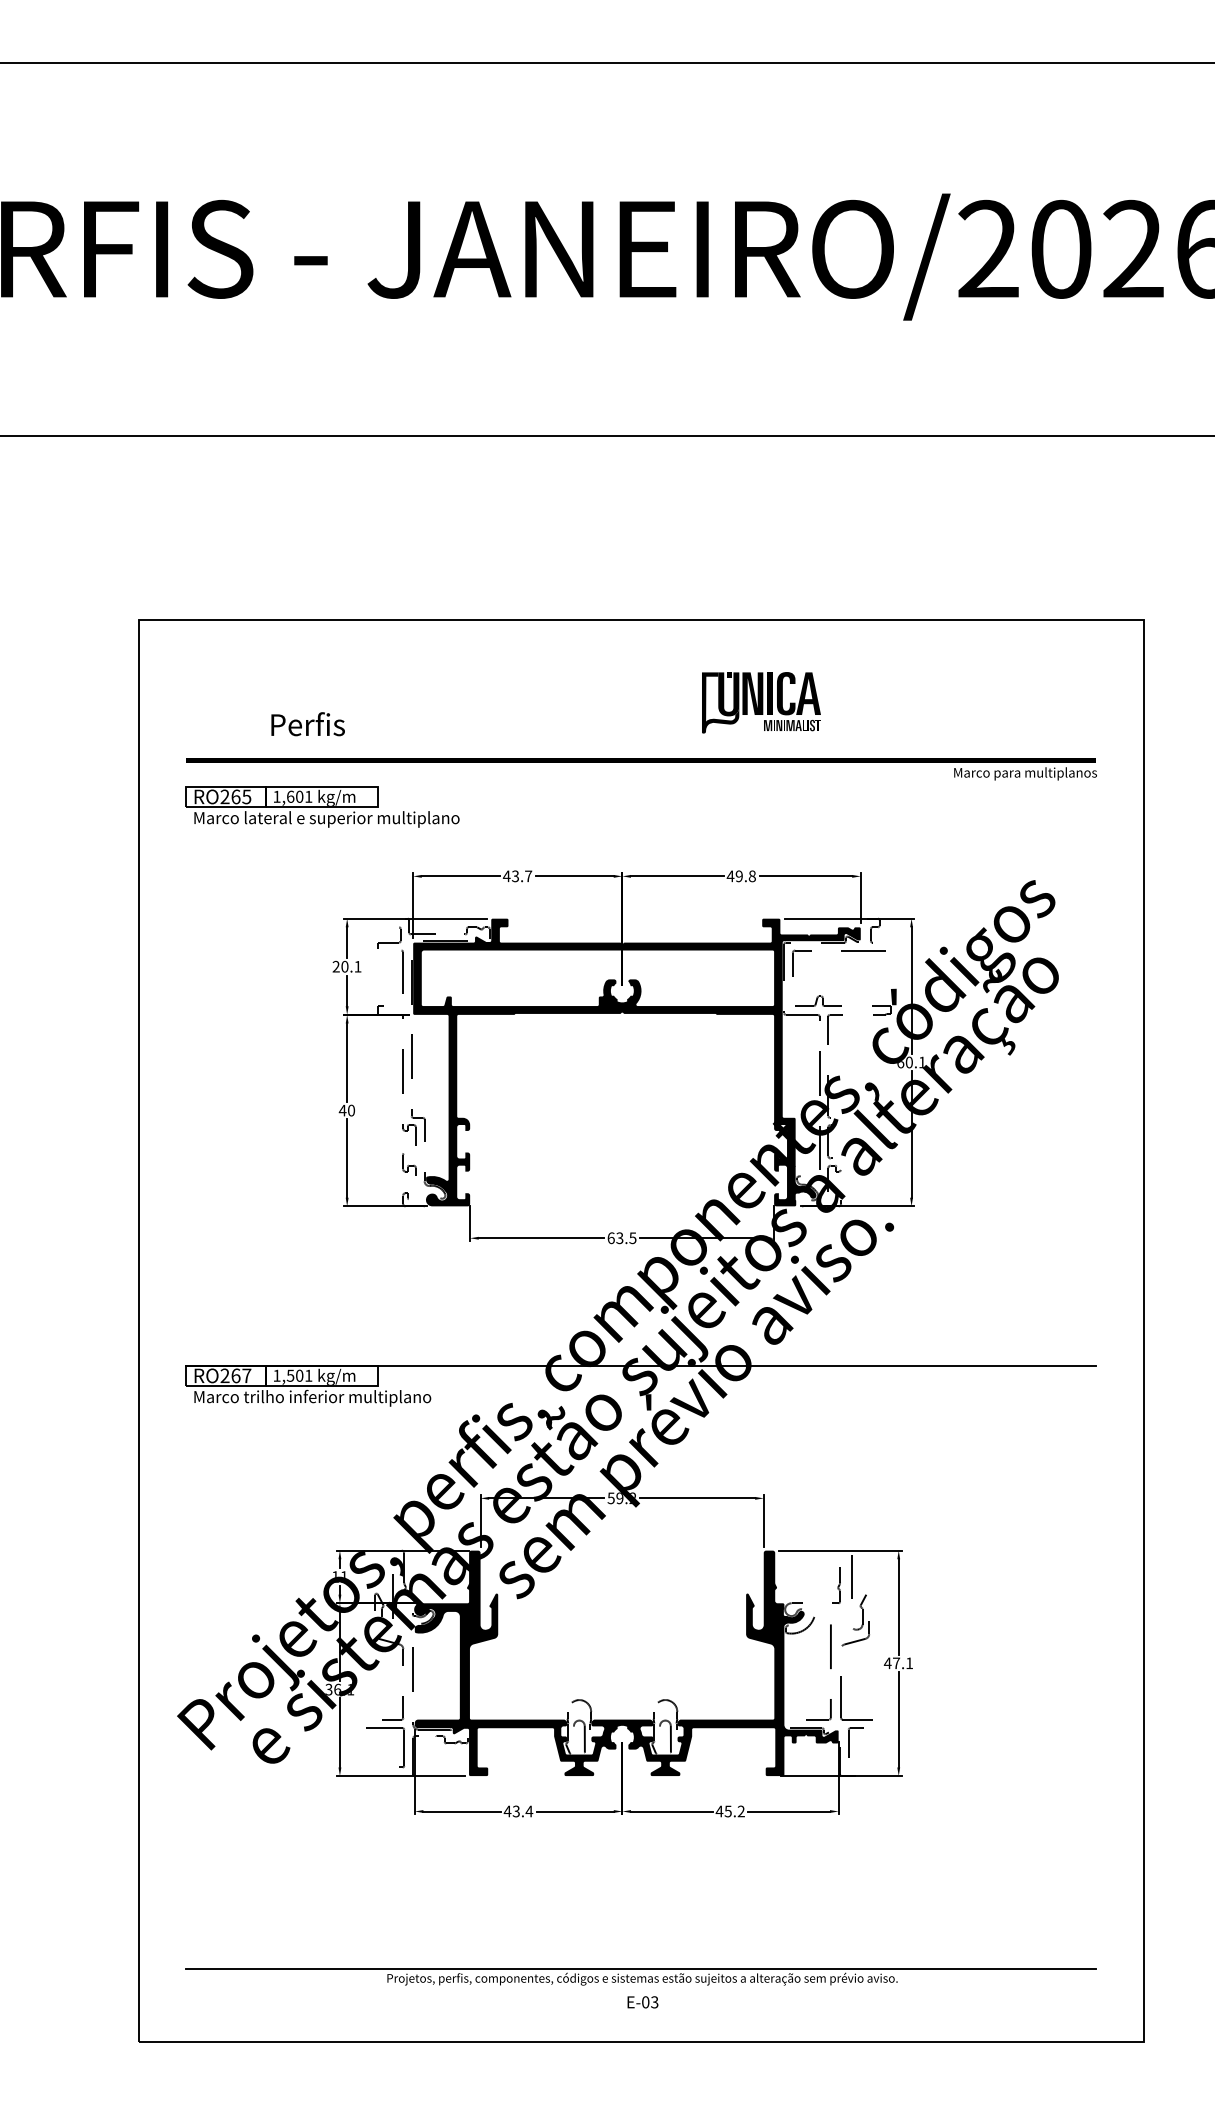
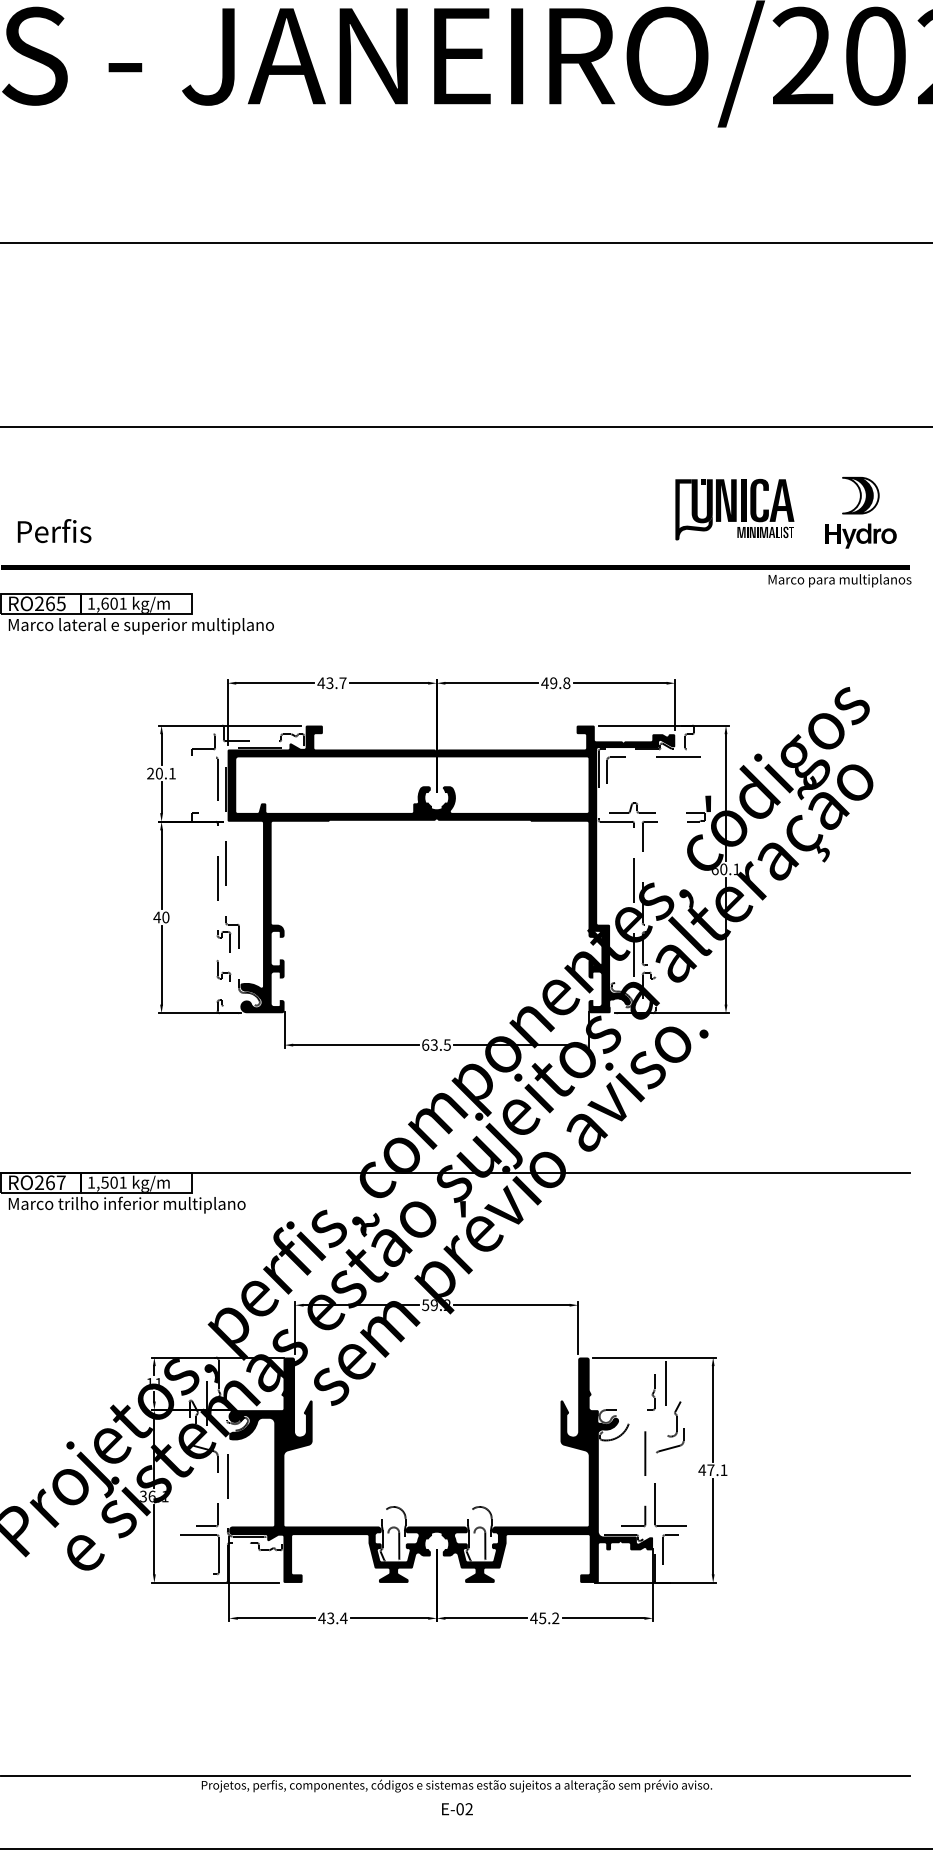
part: (761, 702) -> (734, 509), moved
part: (1046, 705) -> (860, 512), added
text: (307, 724) -> (53, 531), moved
text: (654, 2002) -> (468, 1809), E-03 -> E-02

